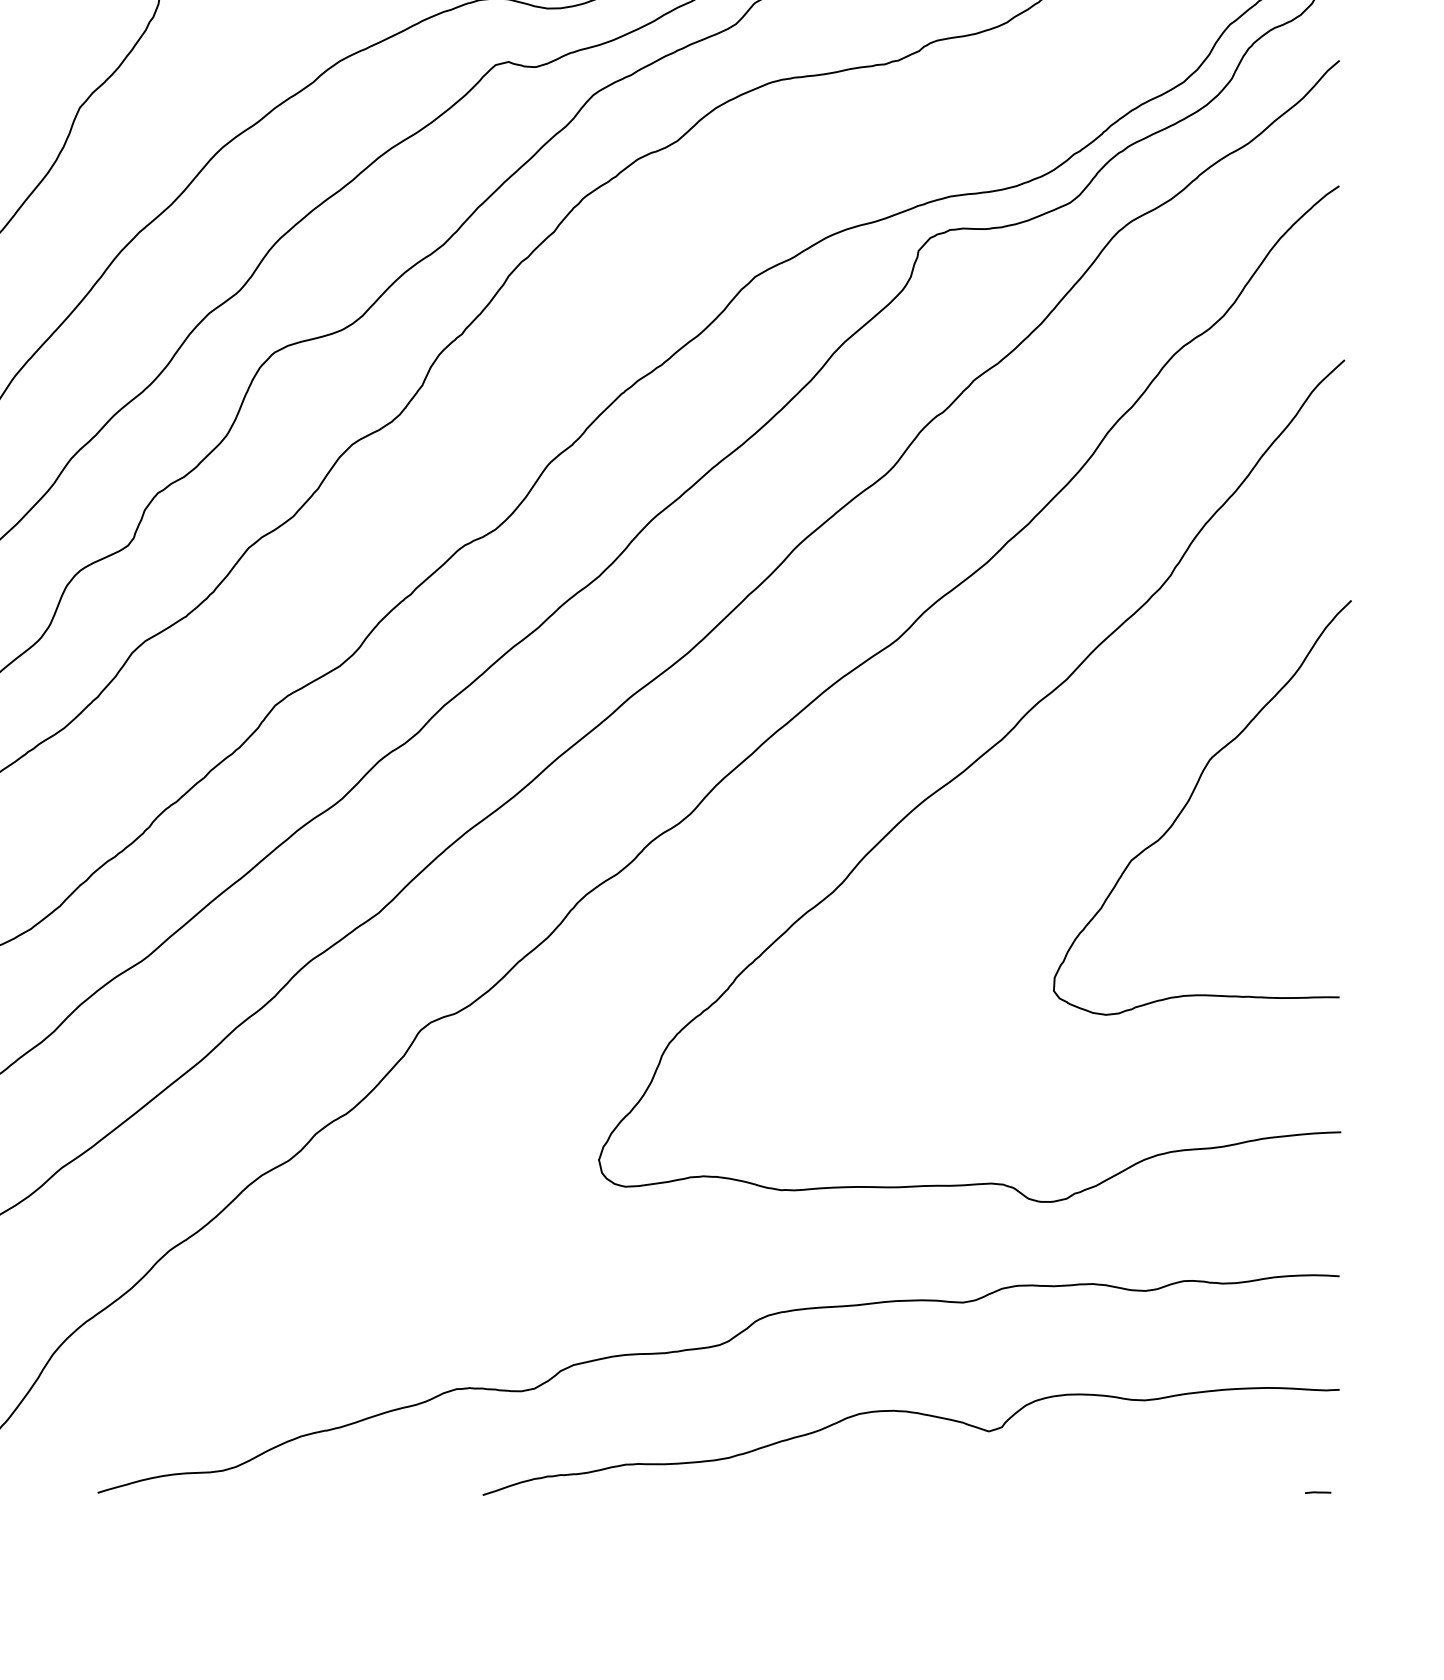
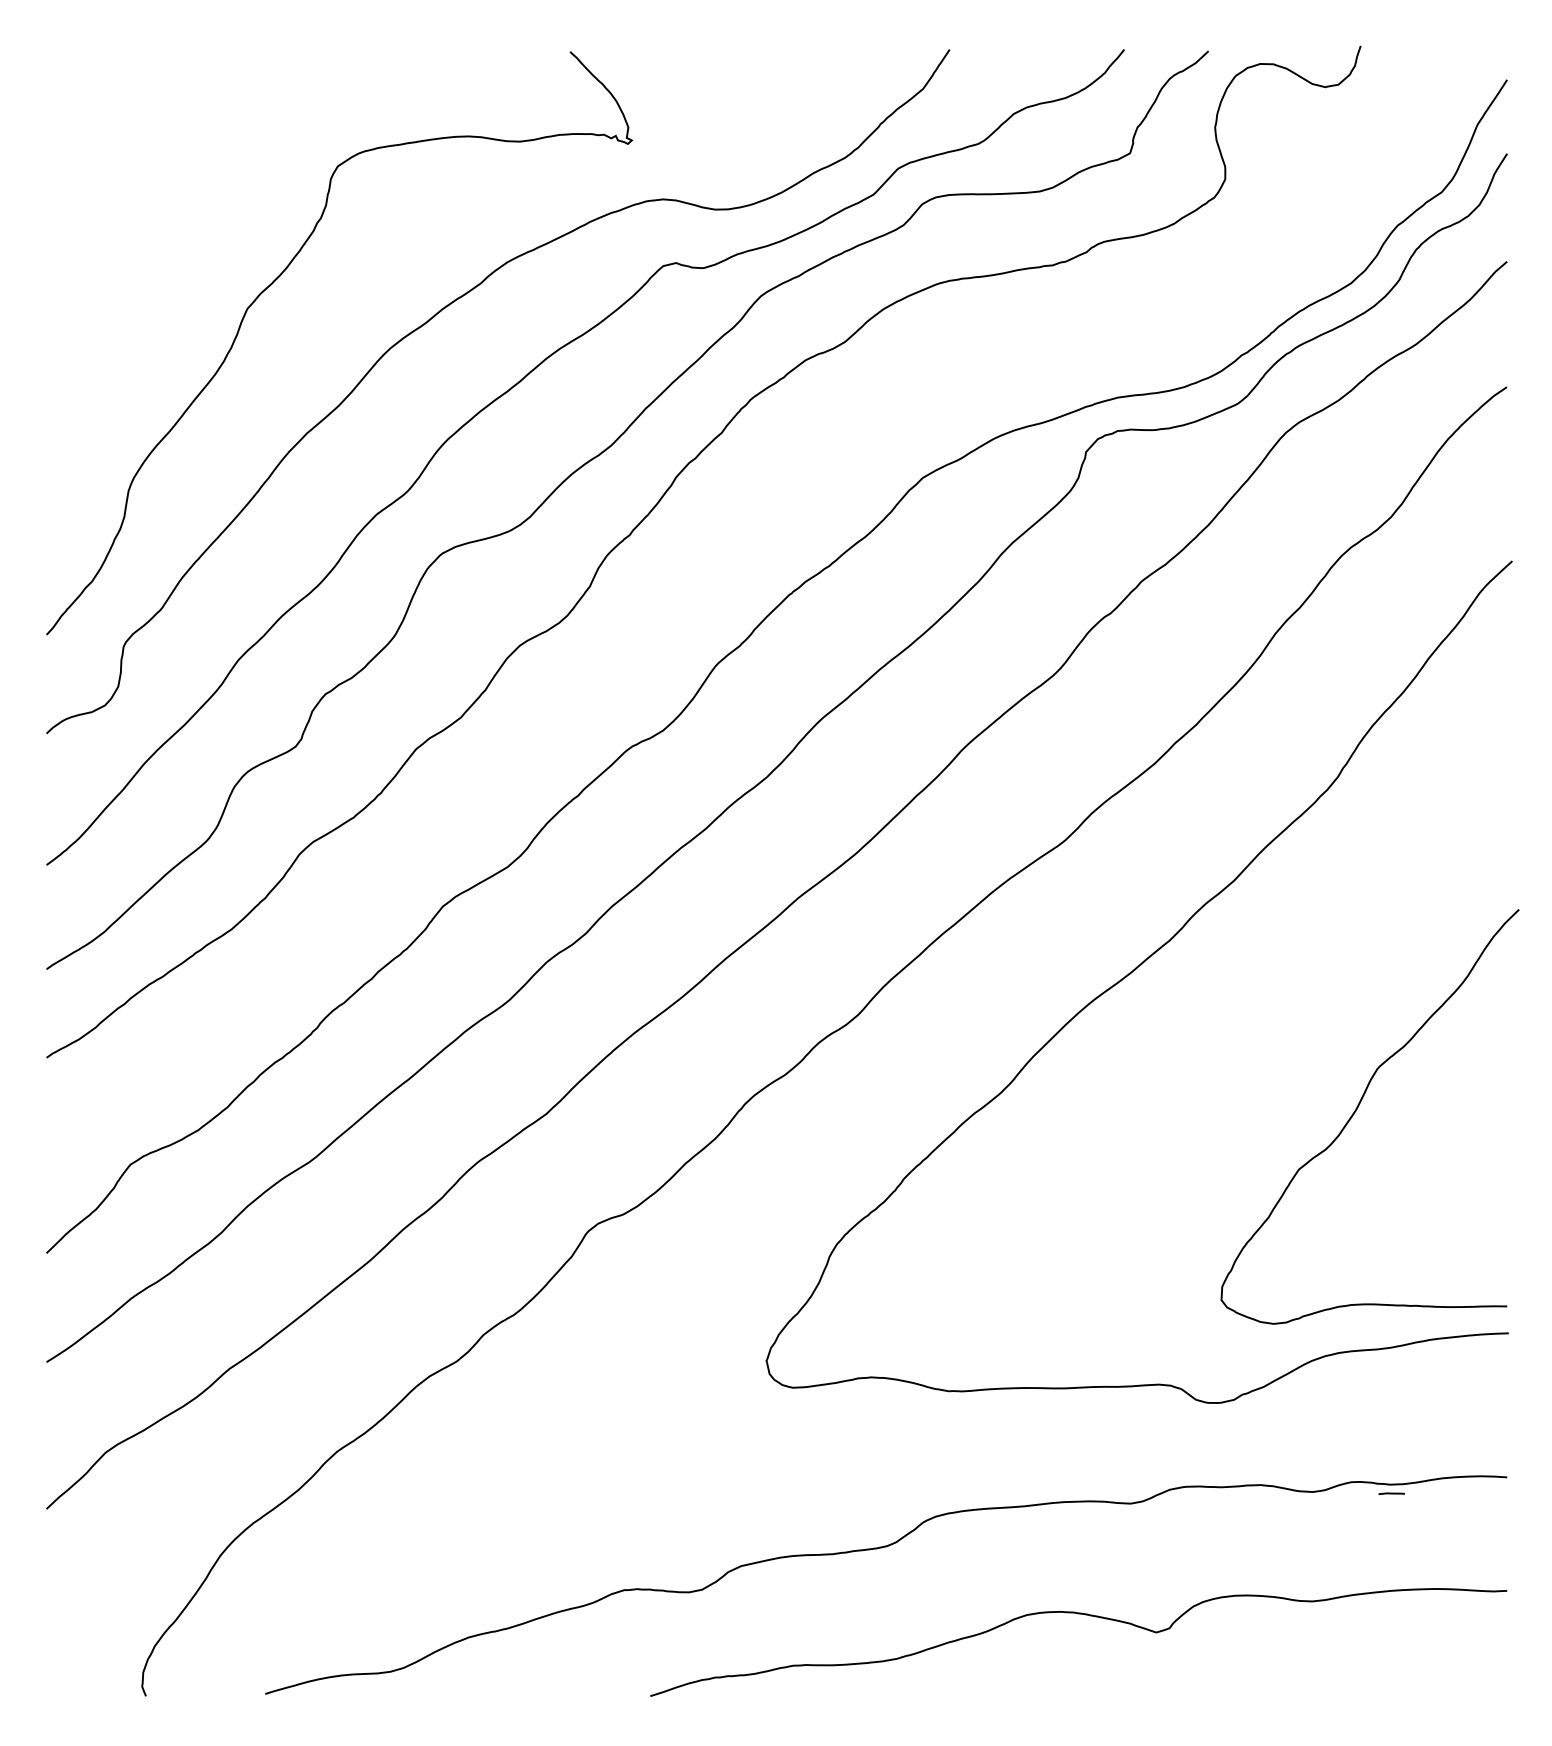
curve: (1189, 800) -> (1357, 1109), moved
line: (1317, 1492) -> (1391, 1493), moved

